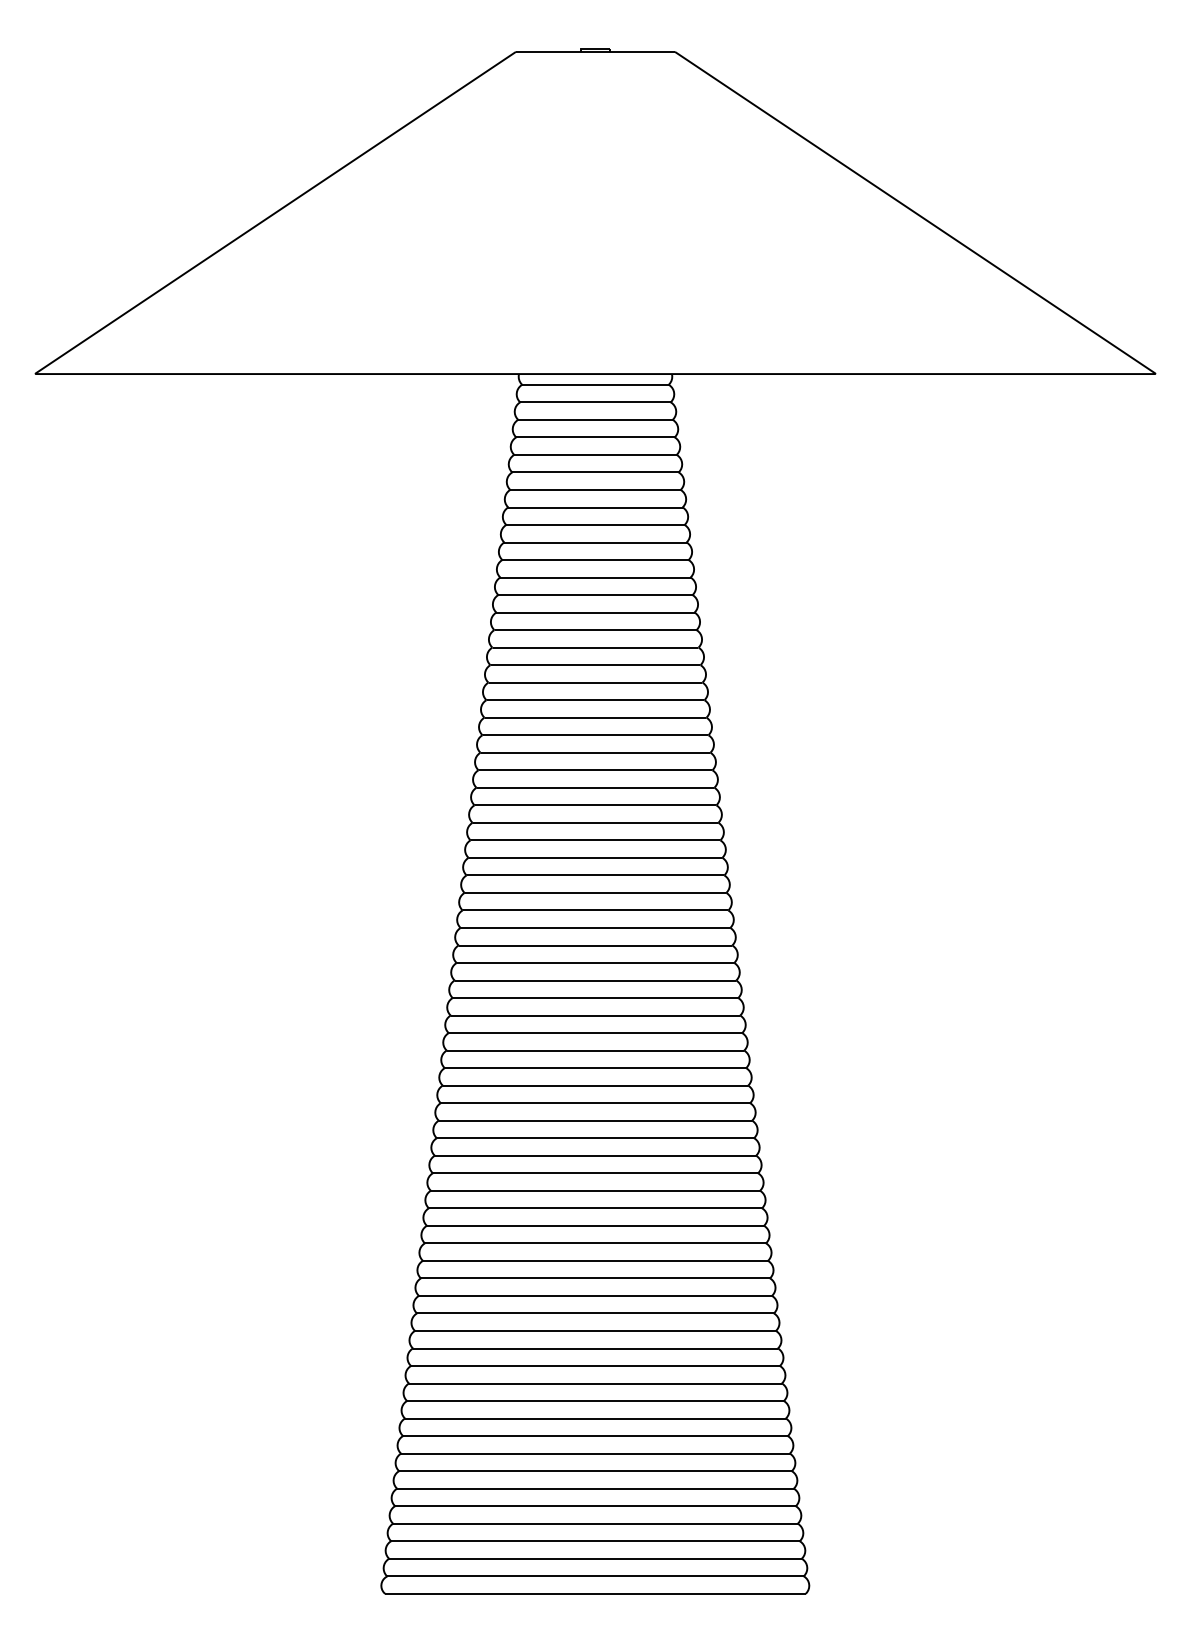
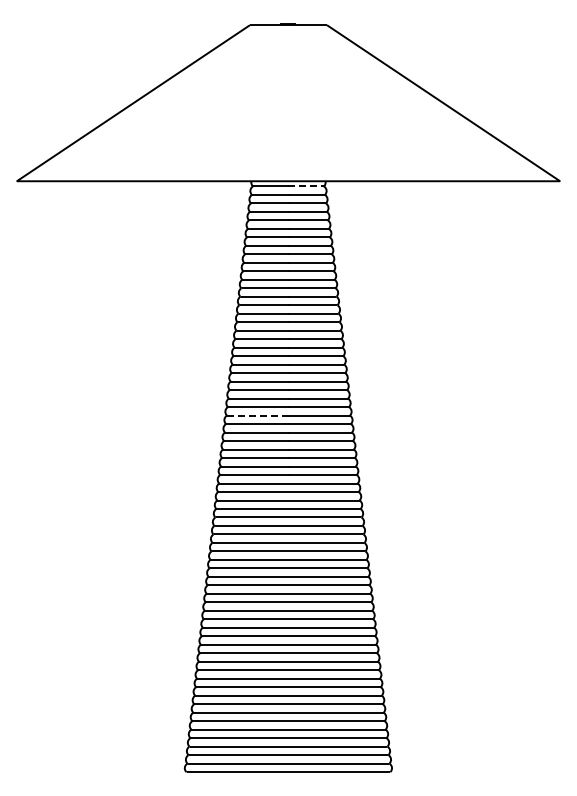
line: (632, 384) -> (306, 186), solid -> dashed
line: (531, 857) -> (257, 415), solid -> dashed

